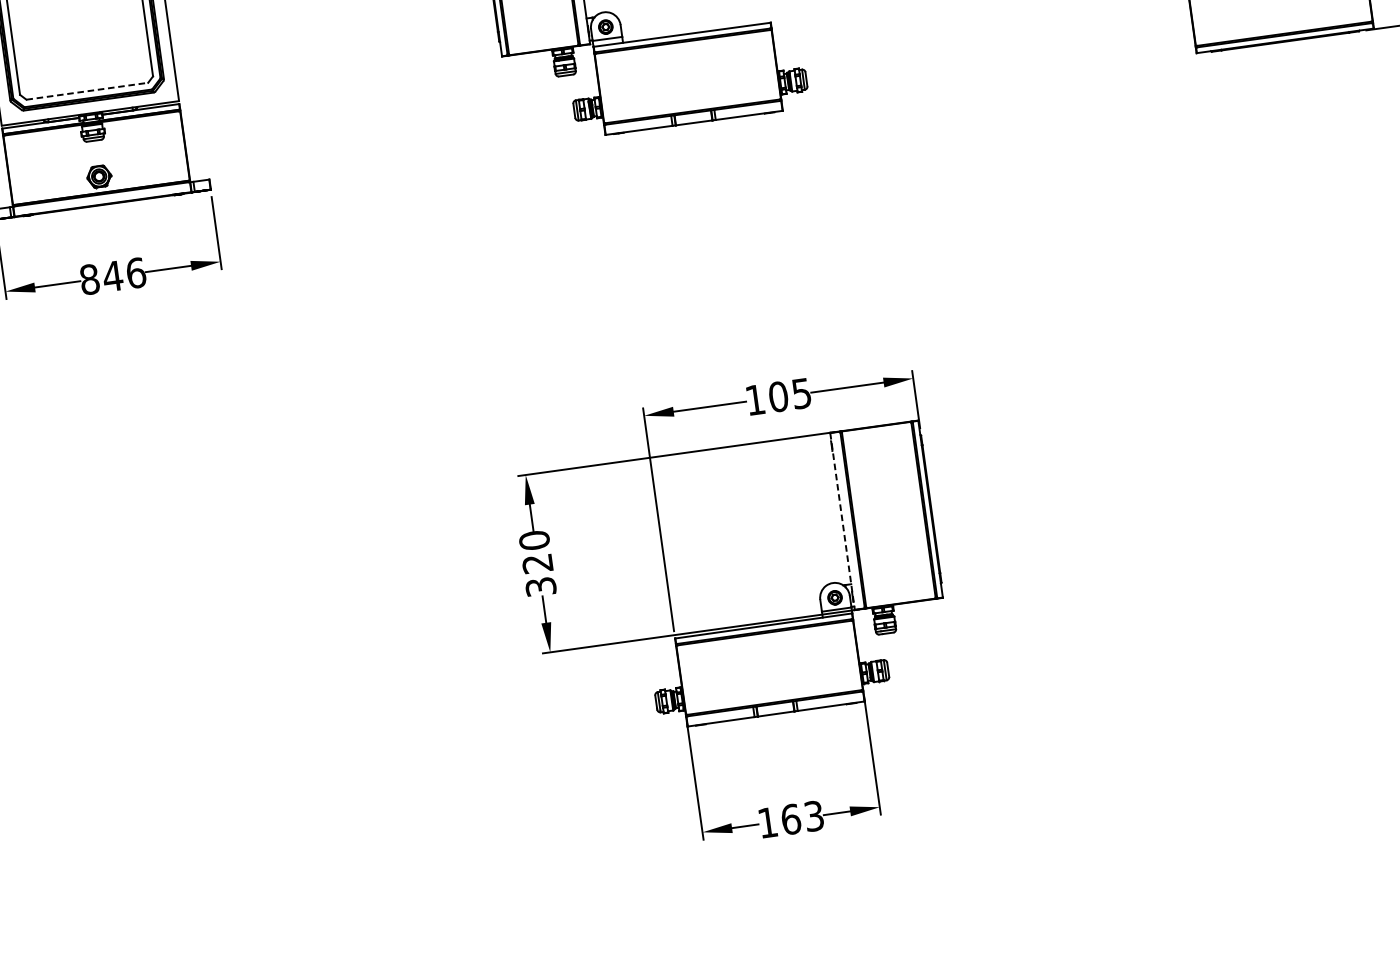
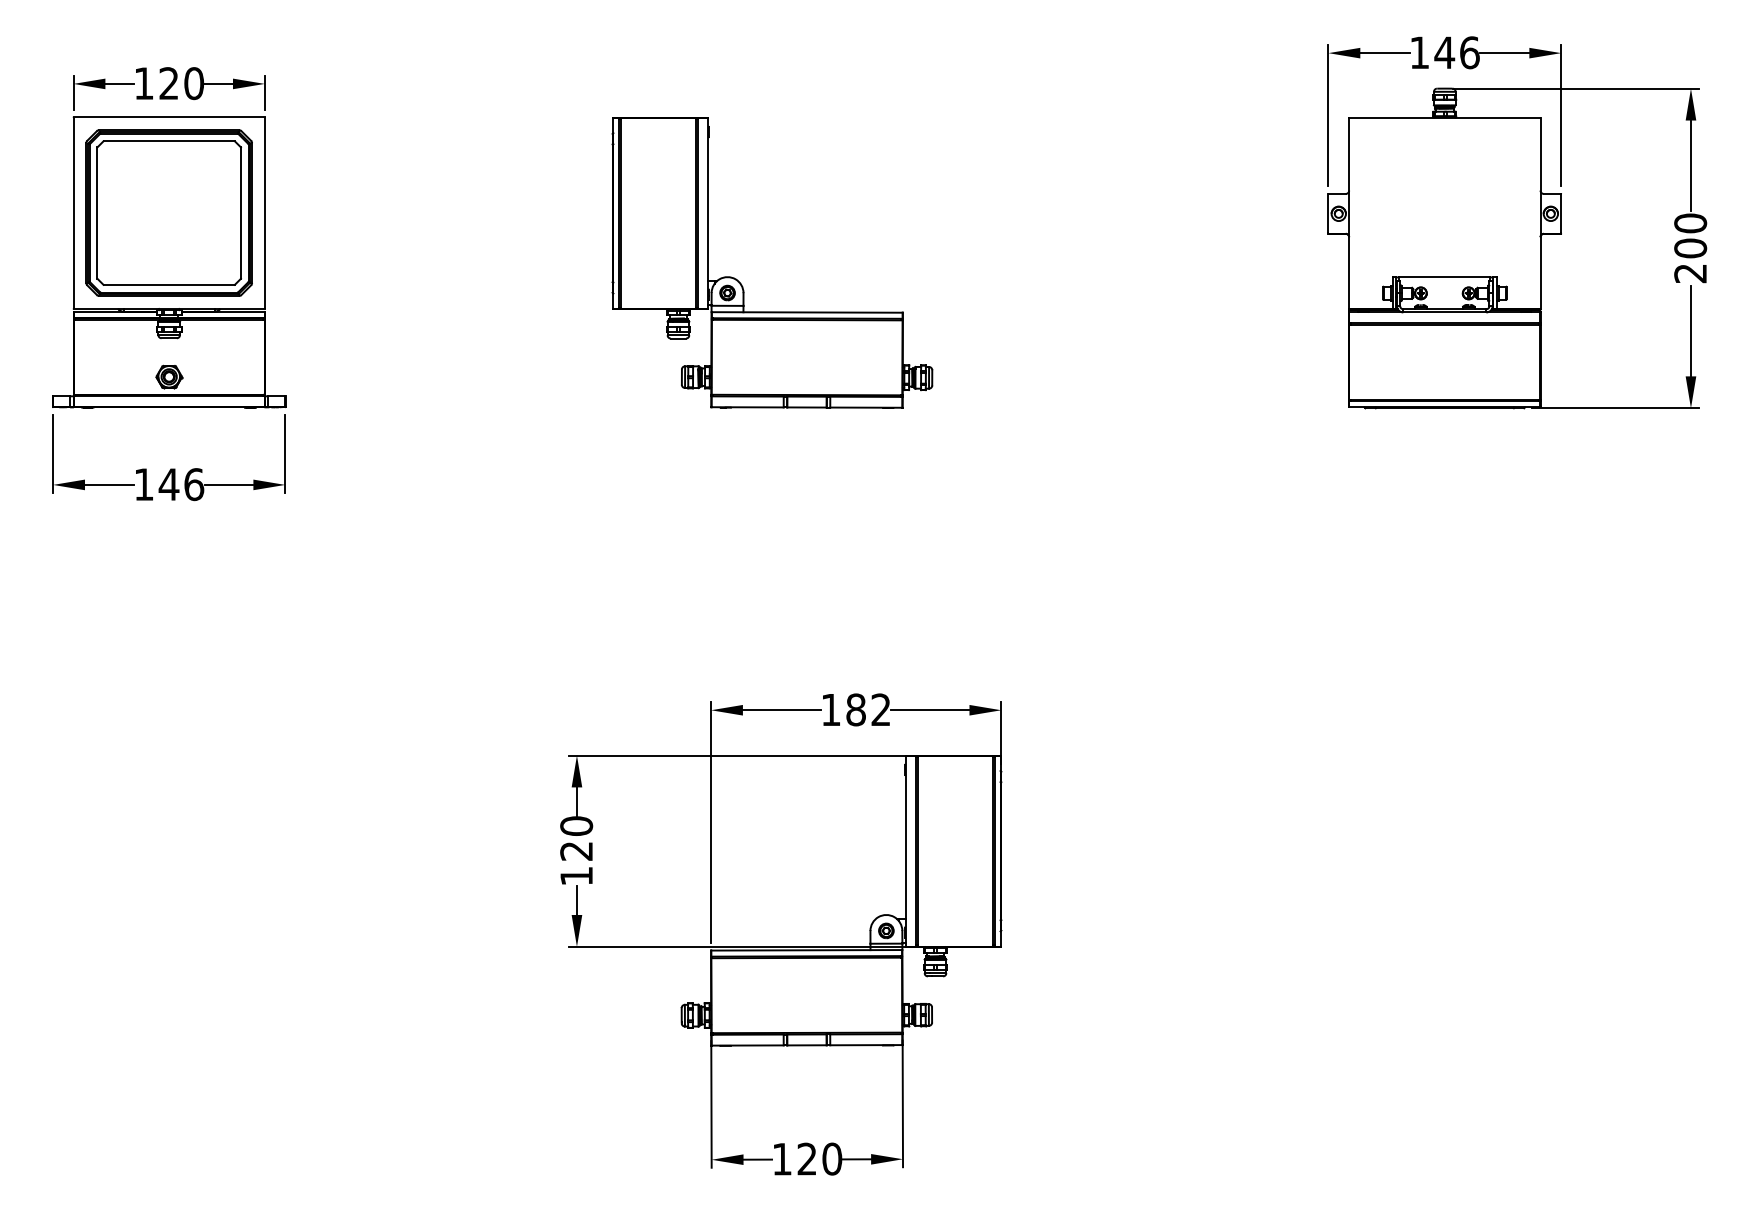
line: (87, 90) -> (169, 284), dashed -> solid
text: (89, 279) -> (143, 484), 846 -> 146
text: (789, 394) -> (868, 709), 105 -> 182
line: (842, 521) -> (905, 851), dashed -> solid
text: (540, 586) -> (576, 875), 320 -> 120
text: (802, 817) -> (819, 1158), 163 -> 120

